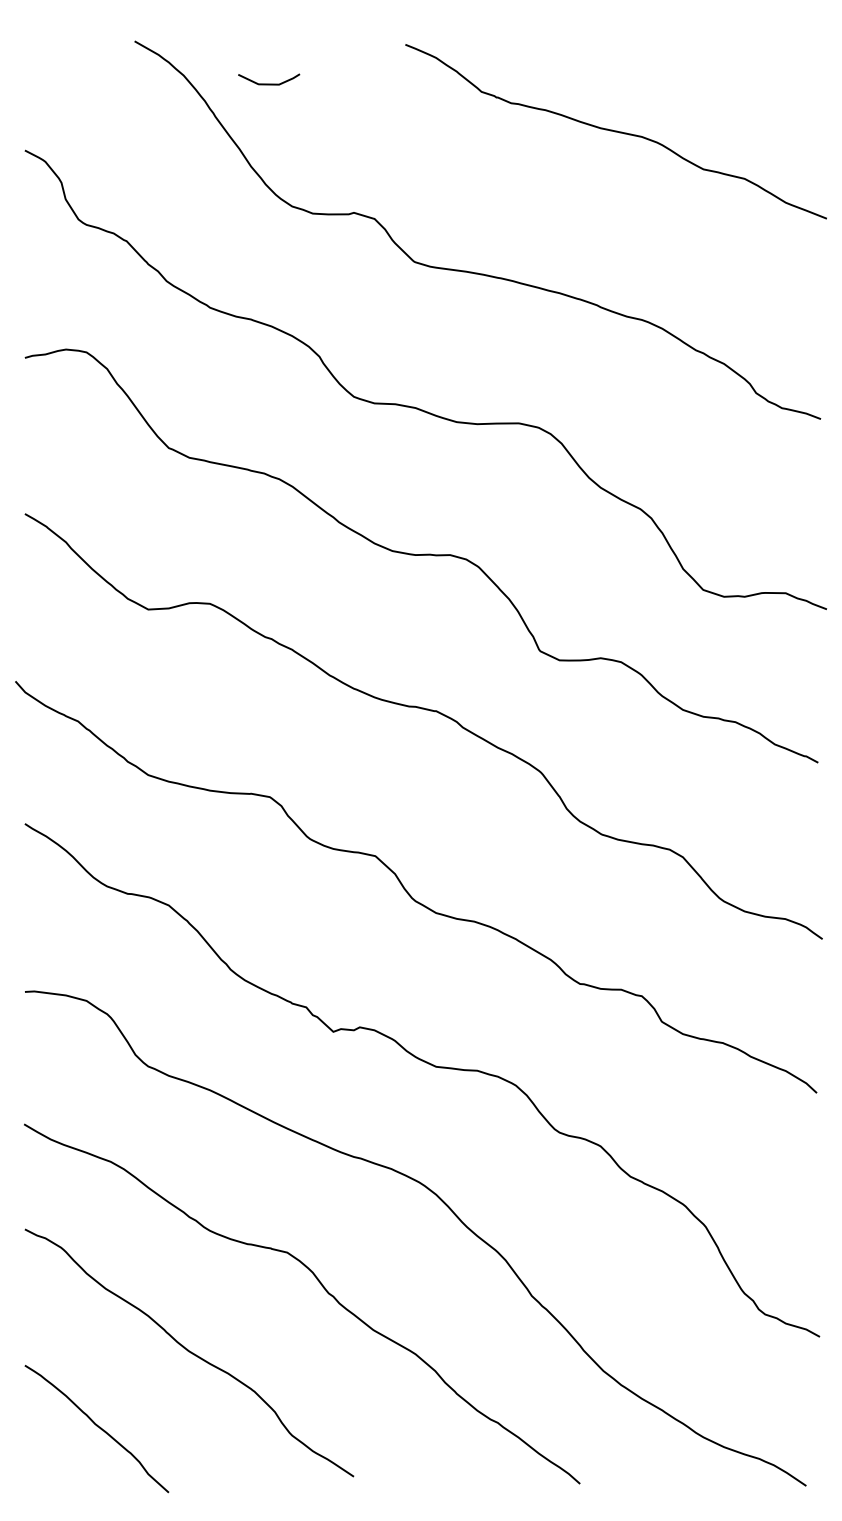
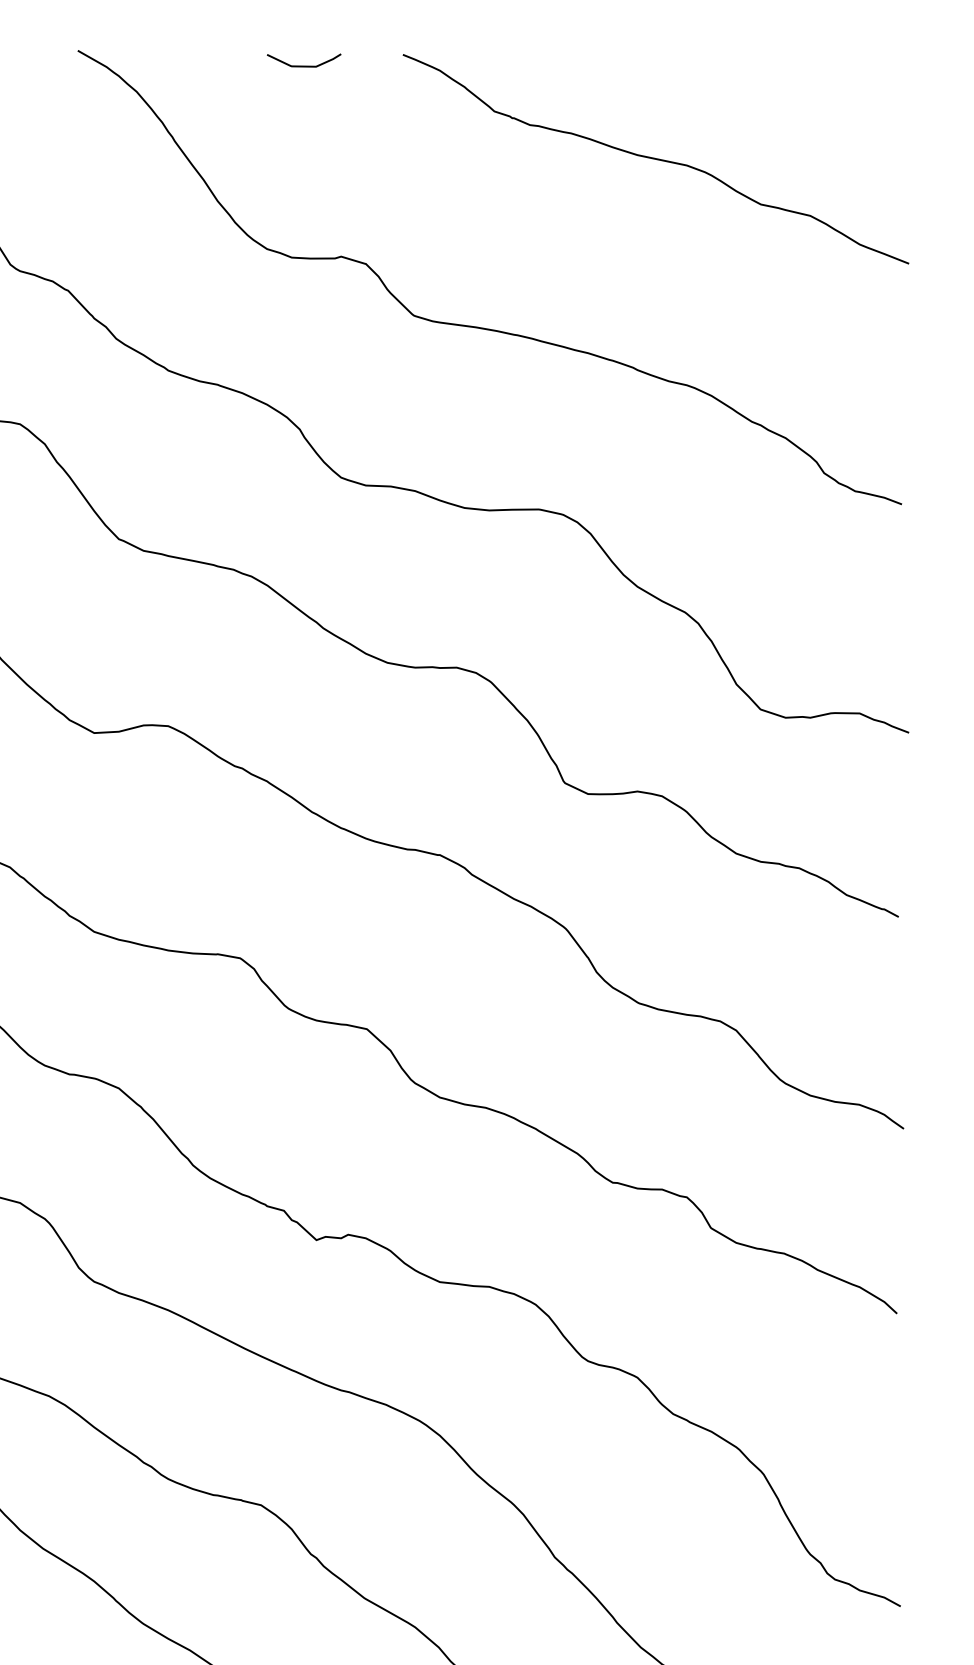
curve: (269, 83) -> (304, 65), moved

